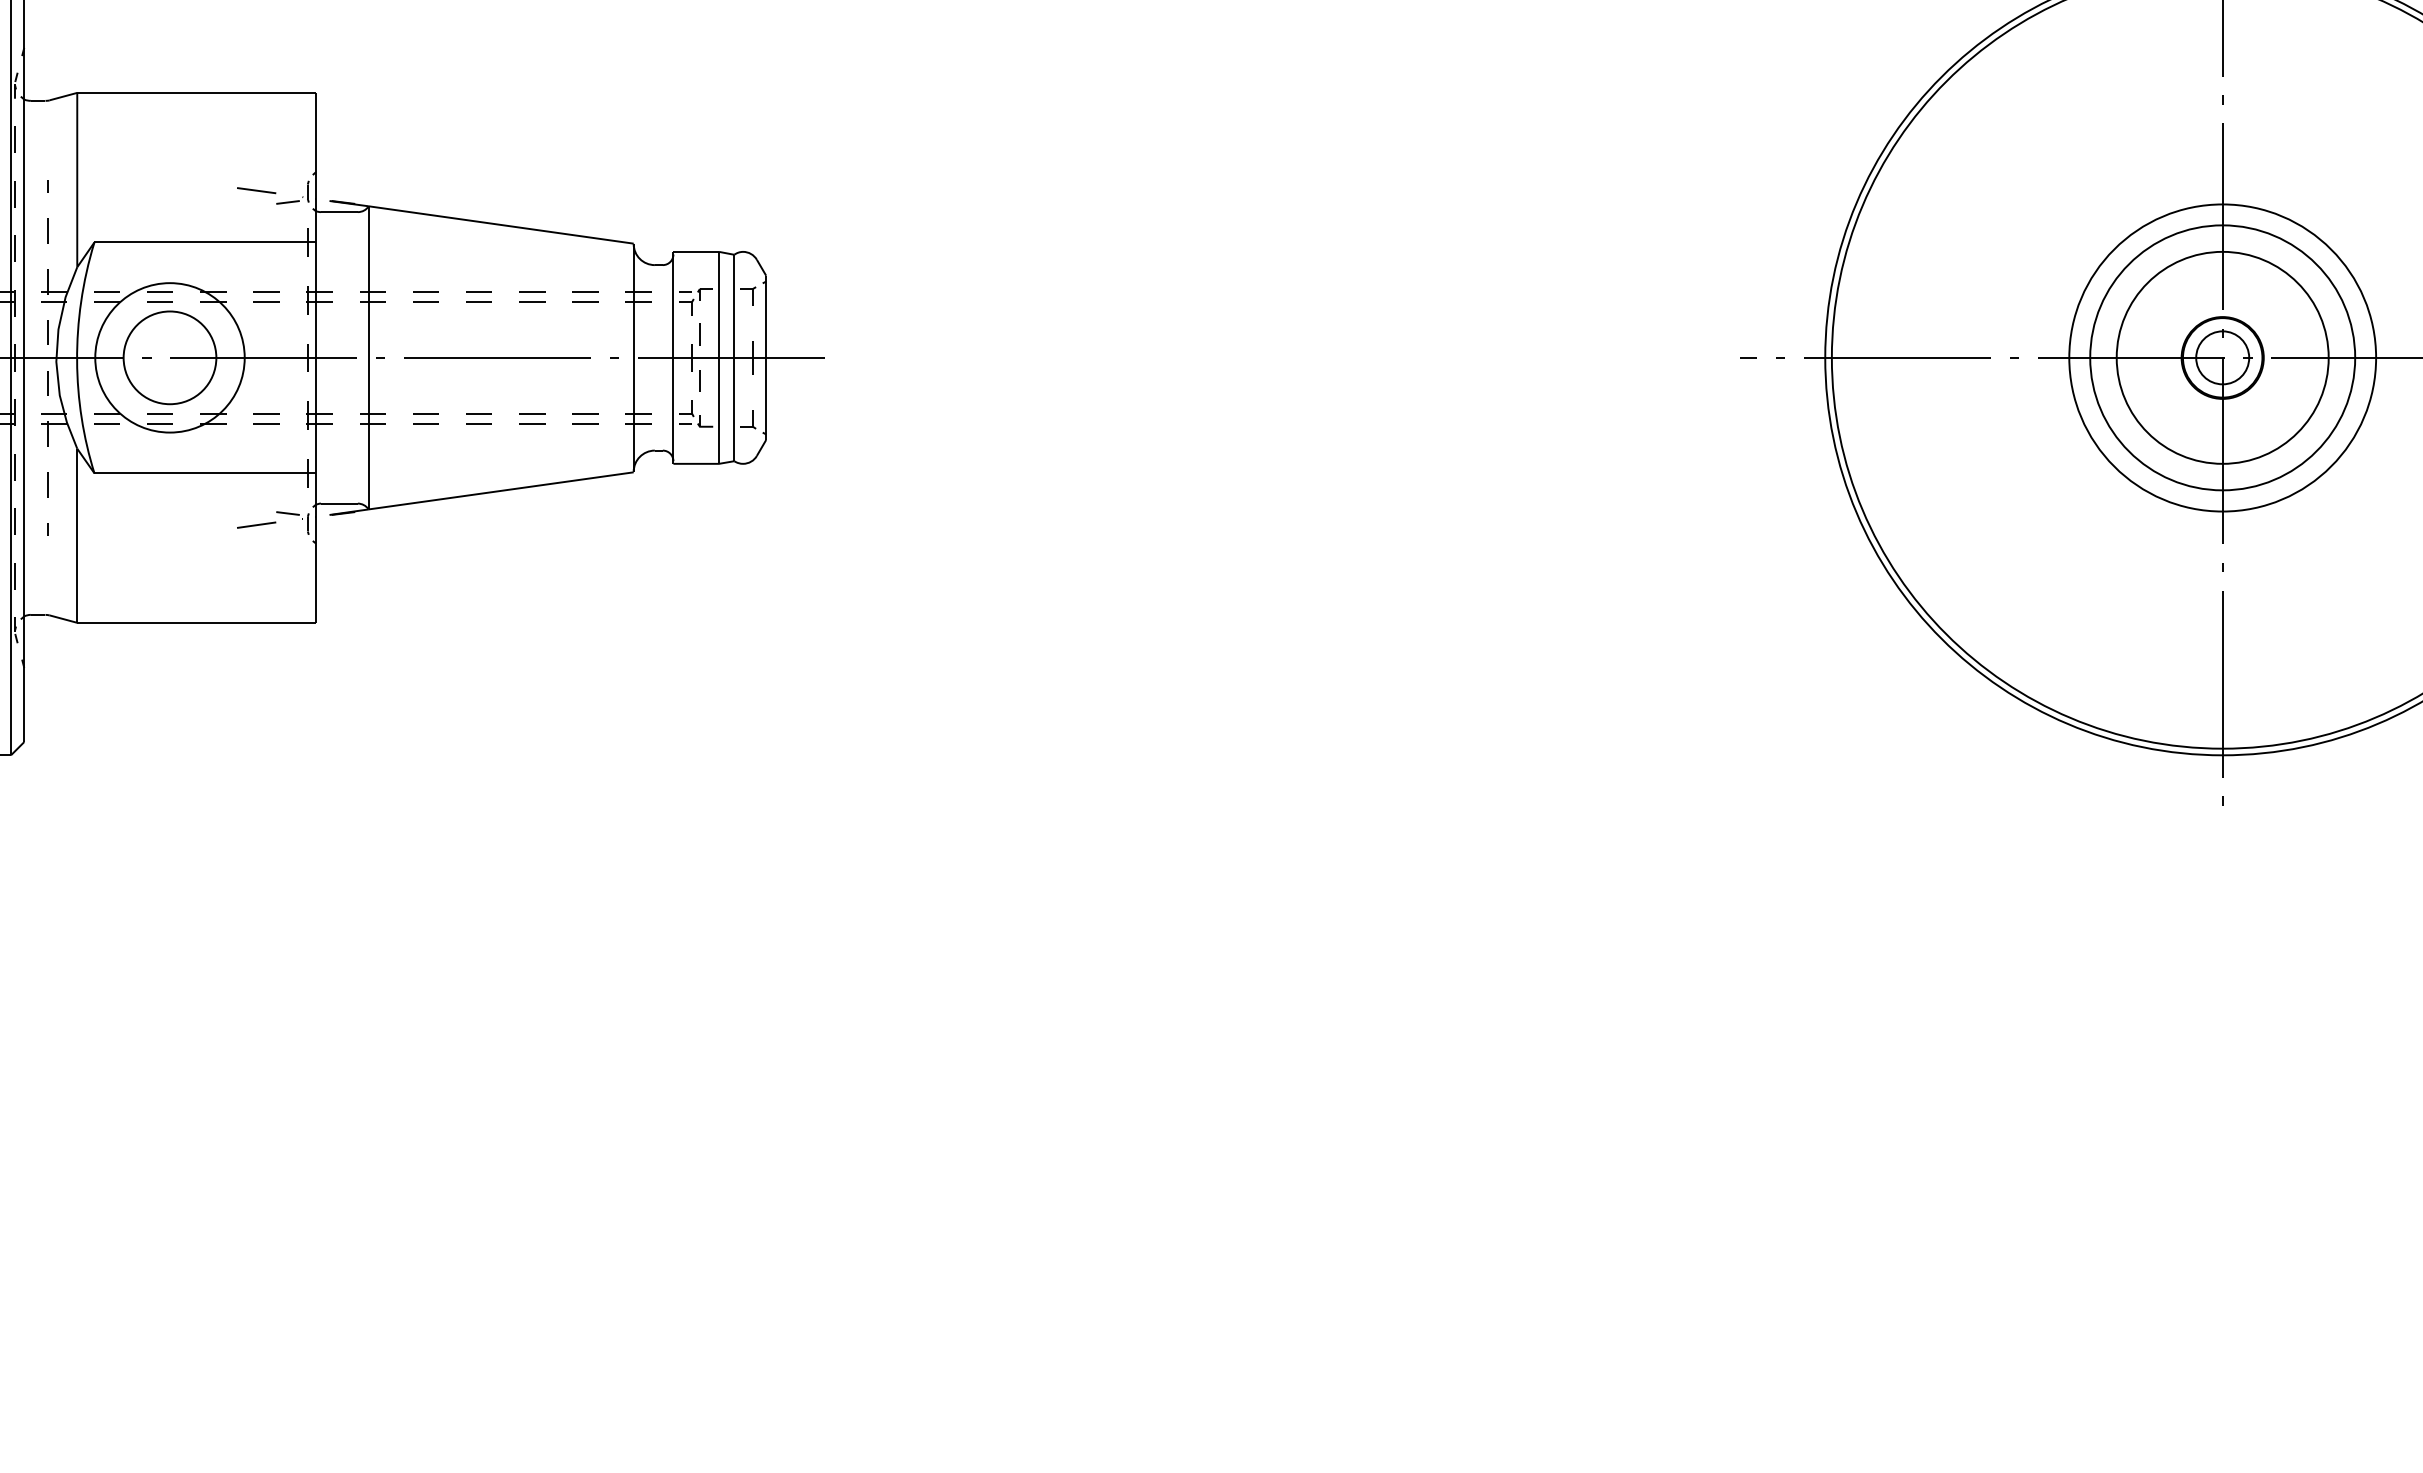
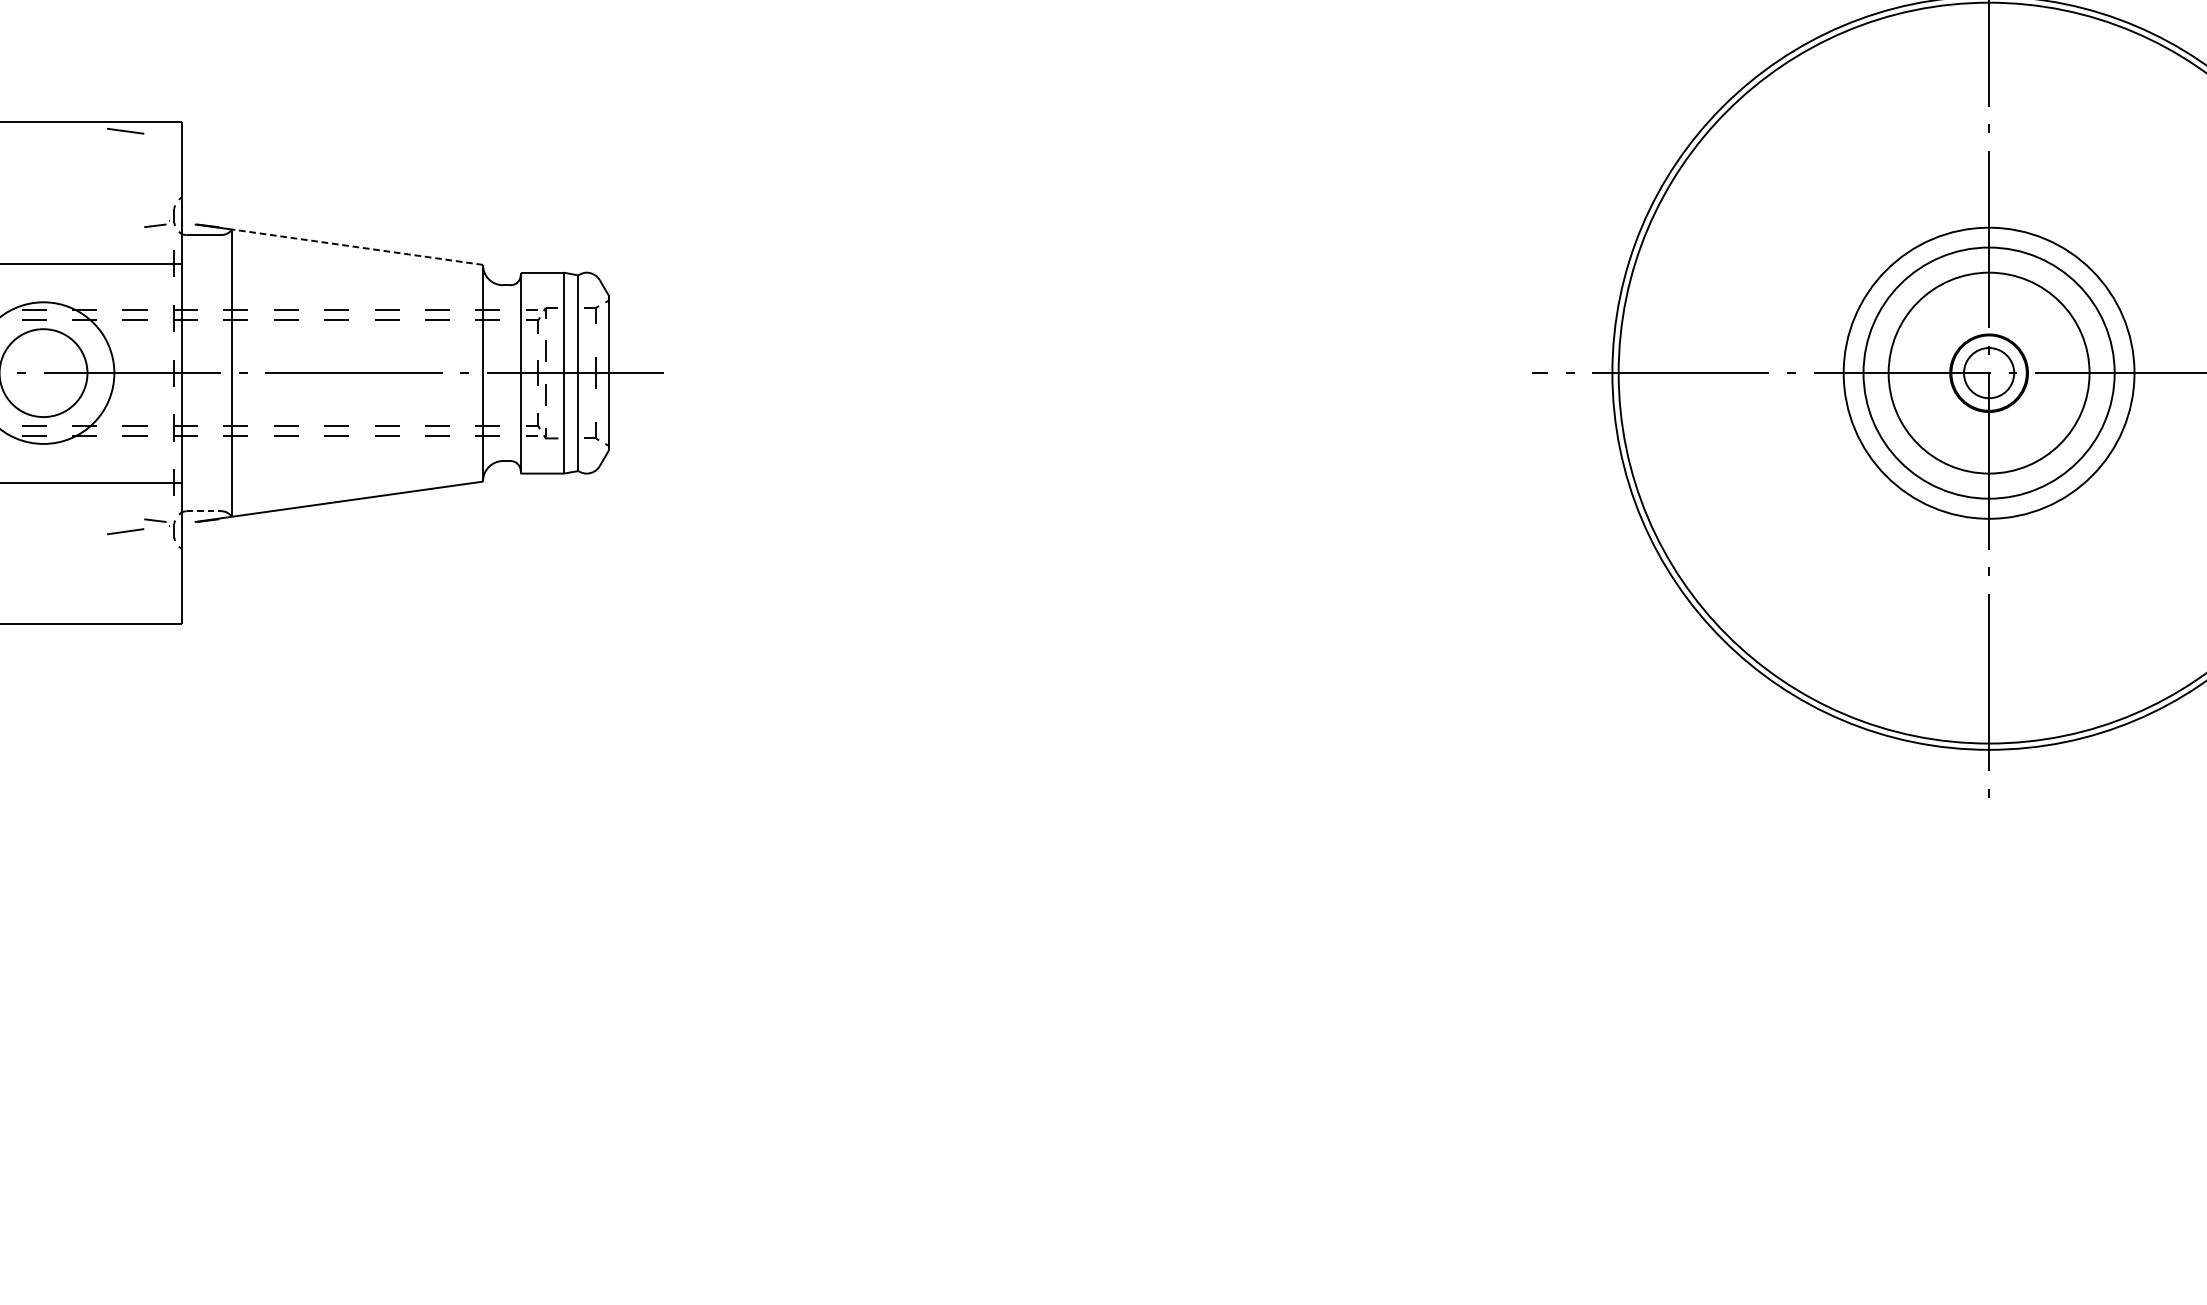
line: (256, 190) -> (125, 131), moved
line: (501, 224) -> (357, 246), solid -> dashed
line: (339, 503) -> (204, 511), solid -> dashed

